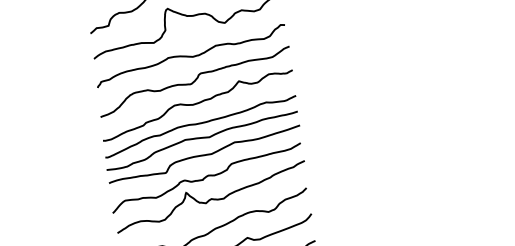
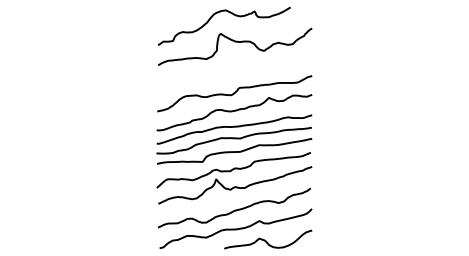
curve: (189, 55) -> (233, 72), removed

